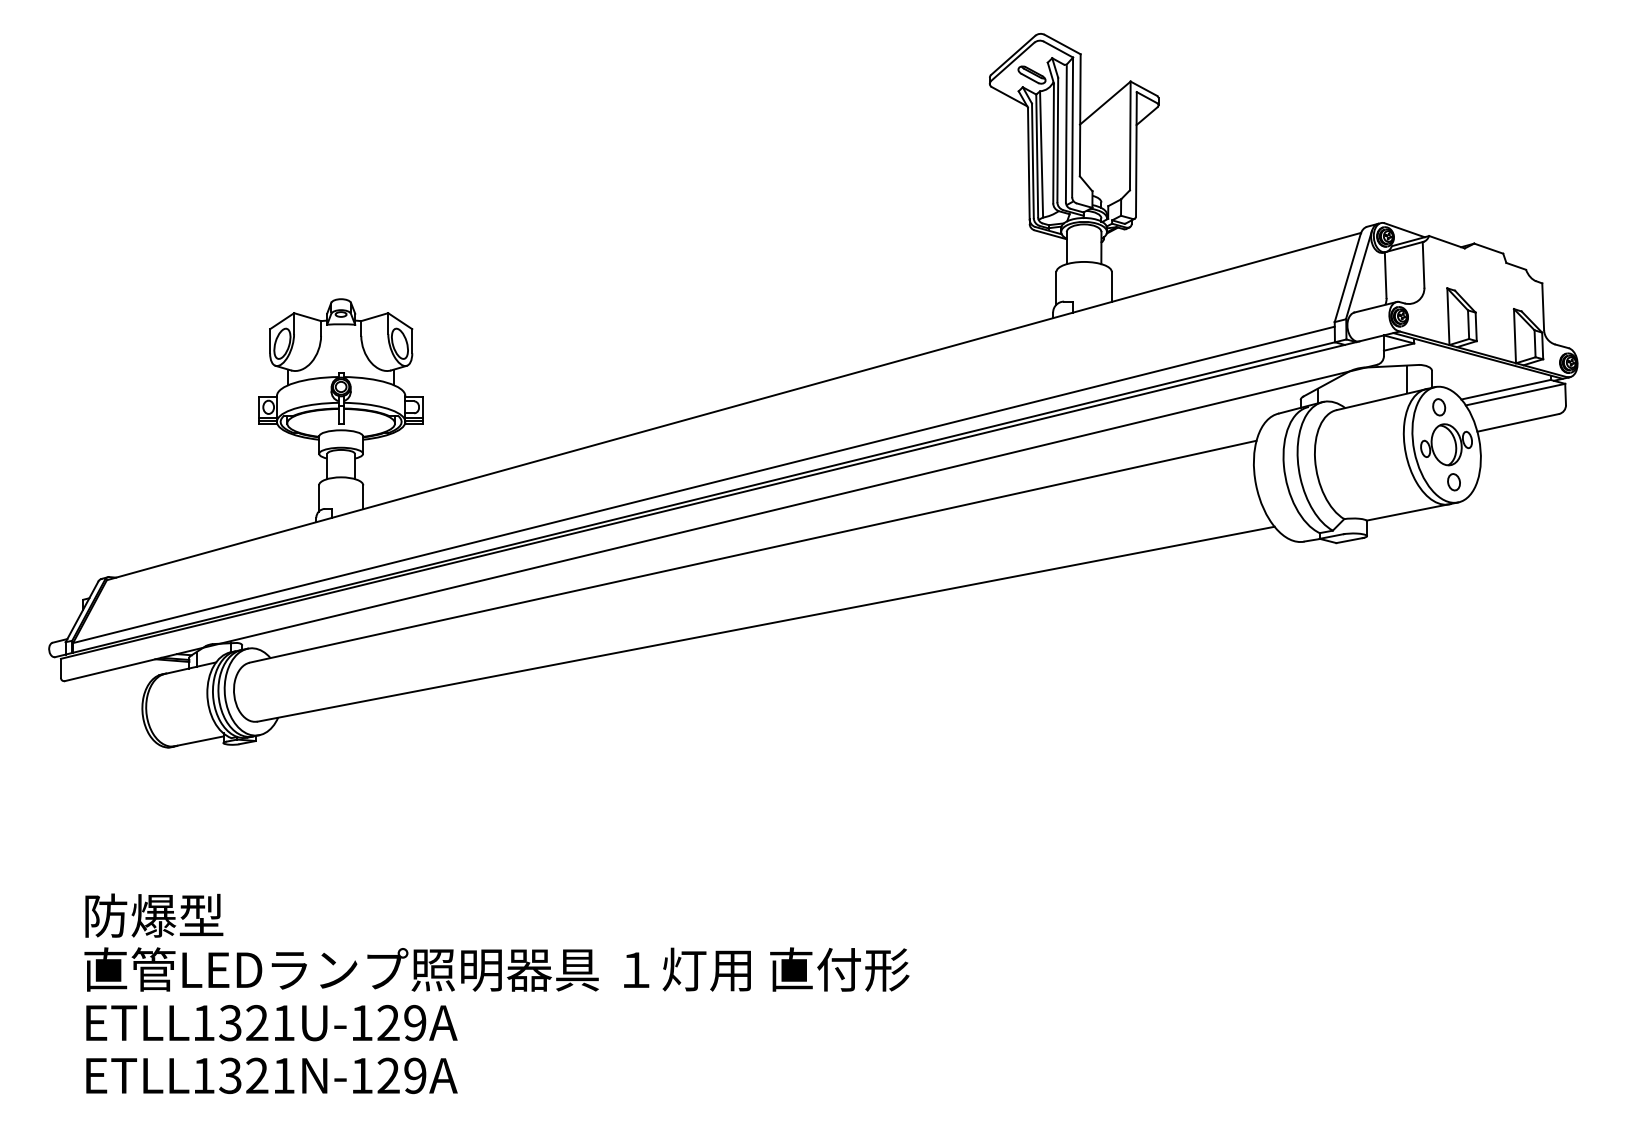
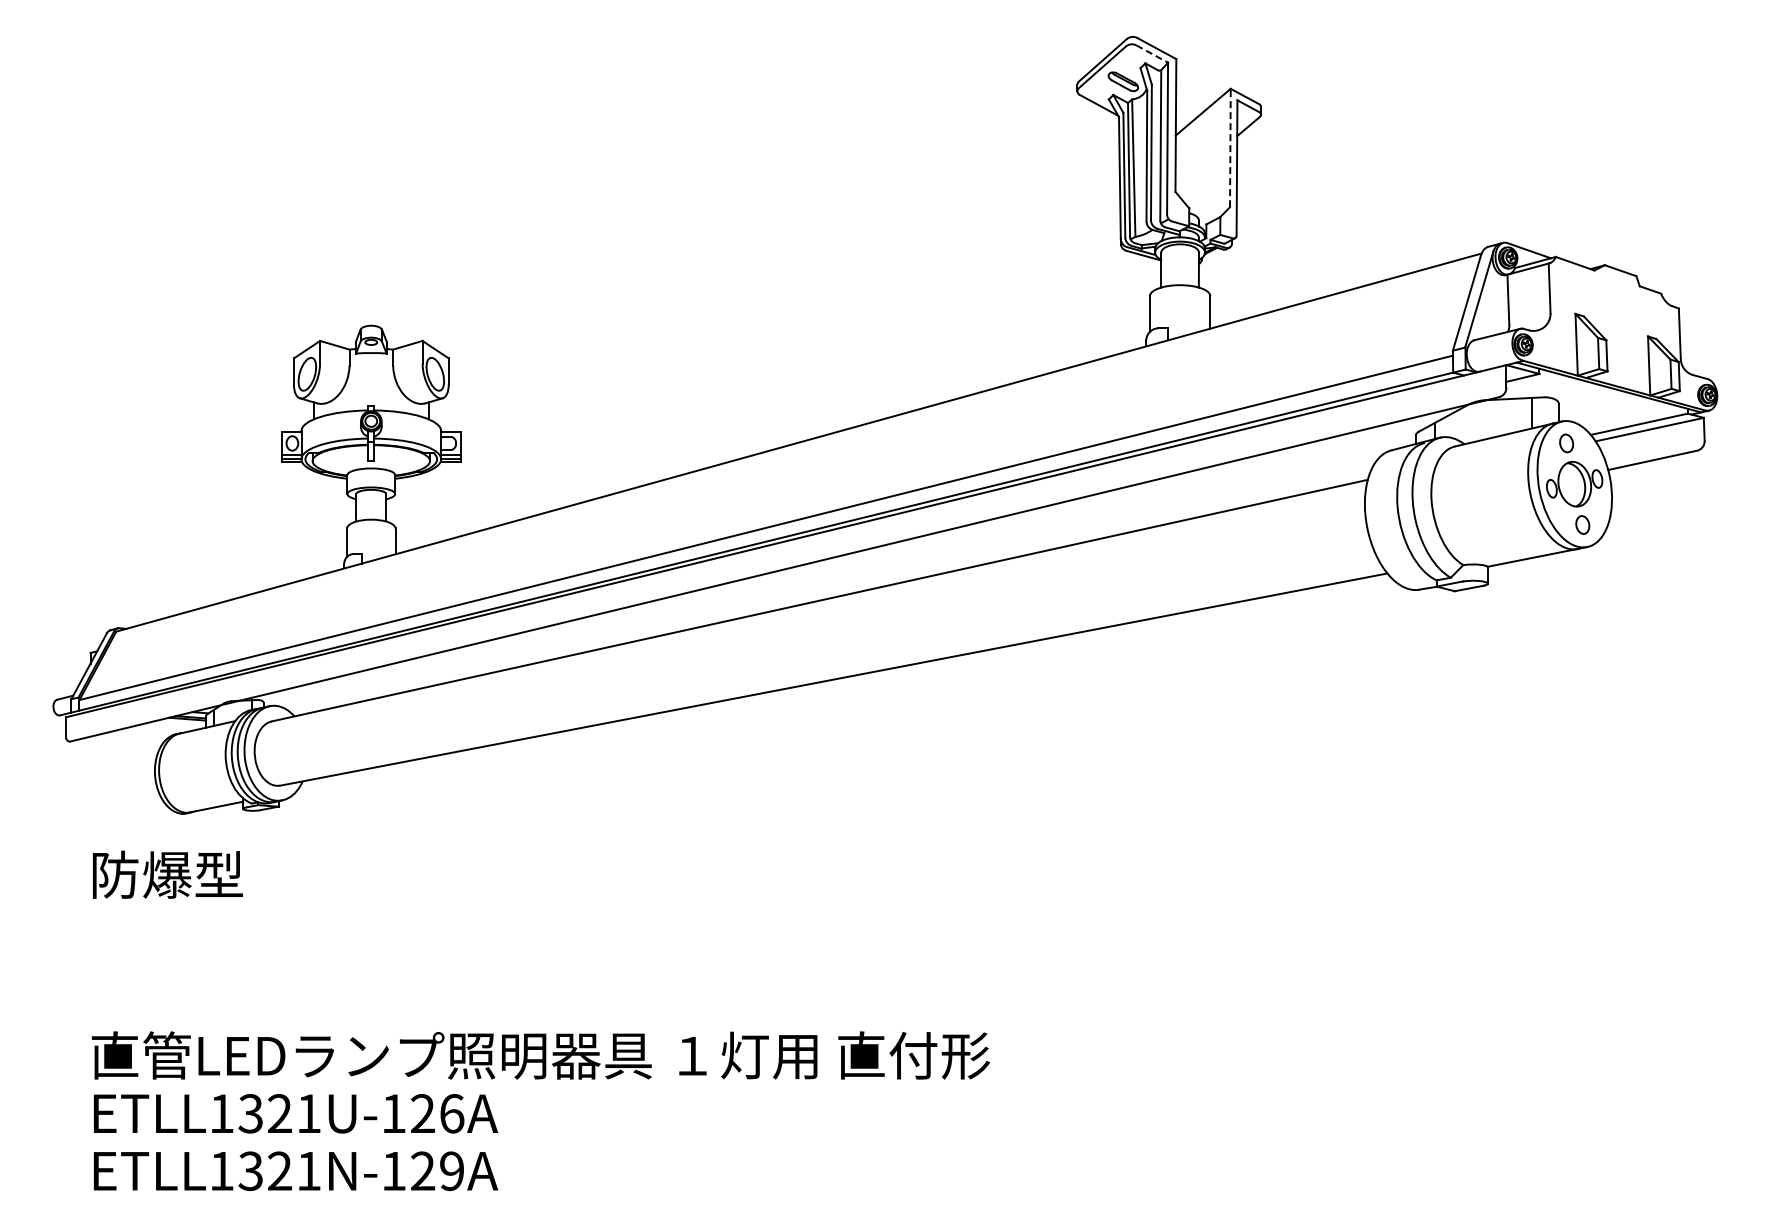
line: (1058, 50) -> (1152, 54), solid -> dashed
line: (1130, 135) -> (1230, 147), solid -> dashed
text: (153, 915) -> (167, 874), moved
text: (415, 1022) -> (452, 1113), ETLL1321U-129A -> ETLL1321U-126A

